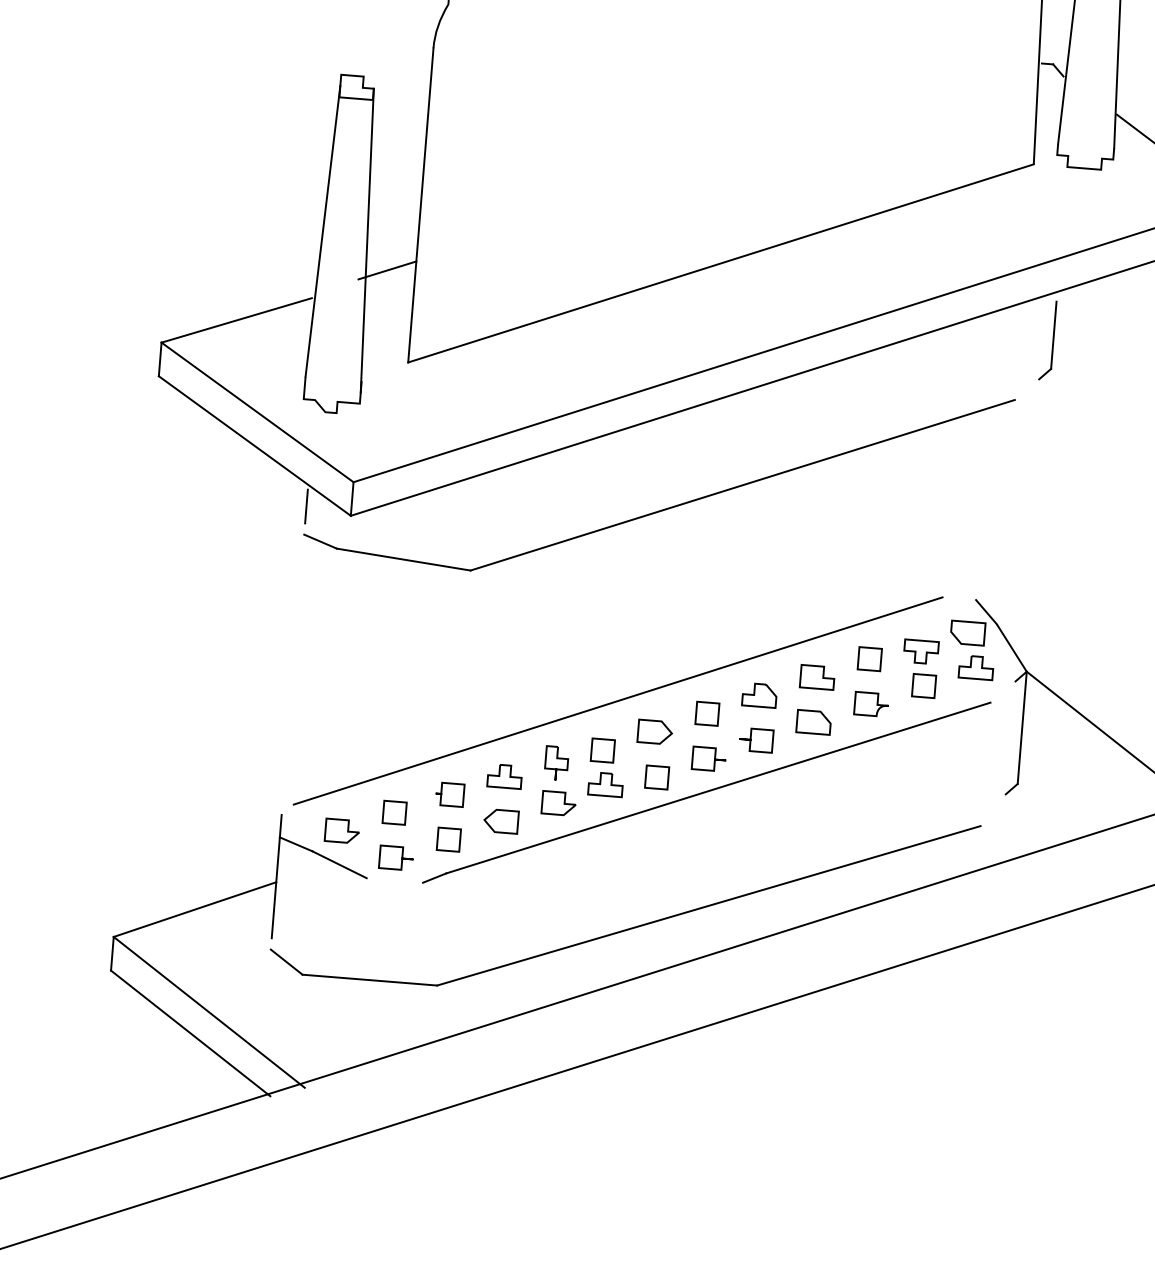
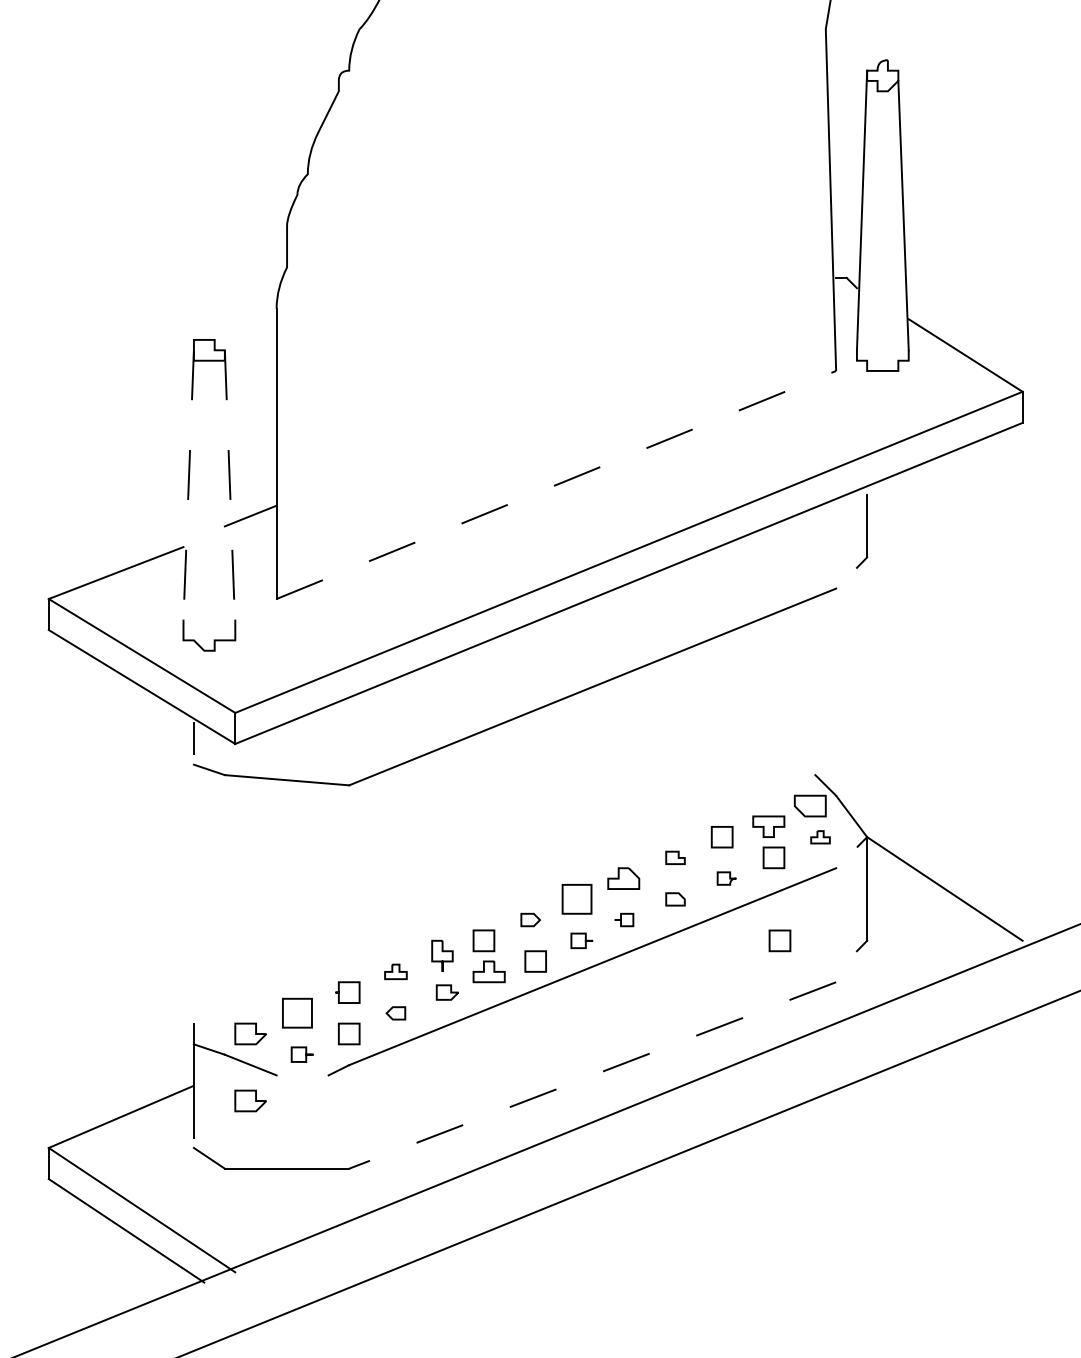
line: (322, 230) -> (188, 484), solid -> dashed
line: (367, 241) -> (230, 490), solid -> dashed
line: (721, 262) -> (556, 484), solid -> dashed
part: (976, 668) -> (820, 837), size x0.6
part: (817, 677) -> (675, 857), size x0.6
line: (618, 701) -> (494, 894), removed
part: (870, 704) -> (726, 878), size x0.6
part: (707, 714) -> (577, 899), size x1.4
part: (813, 722) -> (675, 899), size x0.6
part: (655, 731) -> (530, 919), size x0.6
part: (756, 739) -> (624, 919), size x0.6
part: (708, 758) -> (581, 940), size x0.7
part: (922, 775) -> (779, 940), added
part: (504, 776) -> (395, 971), size x0.7
part: (558, 803) -> (447, 992), size x0.7
part: (394, 813) -> (297, 1013), size x1.4
part: (500, 821) -> (395, 1013), size x0.6
part: (396, 857) -> (302, 1054), size x0.7
part: (336, 903) -> (250, 1100), added
line: (708, 905) -> (592, 1075), solid -> dashed

